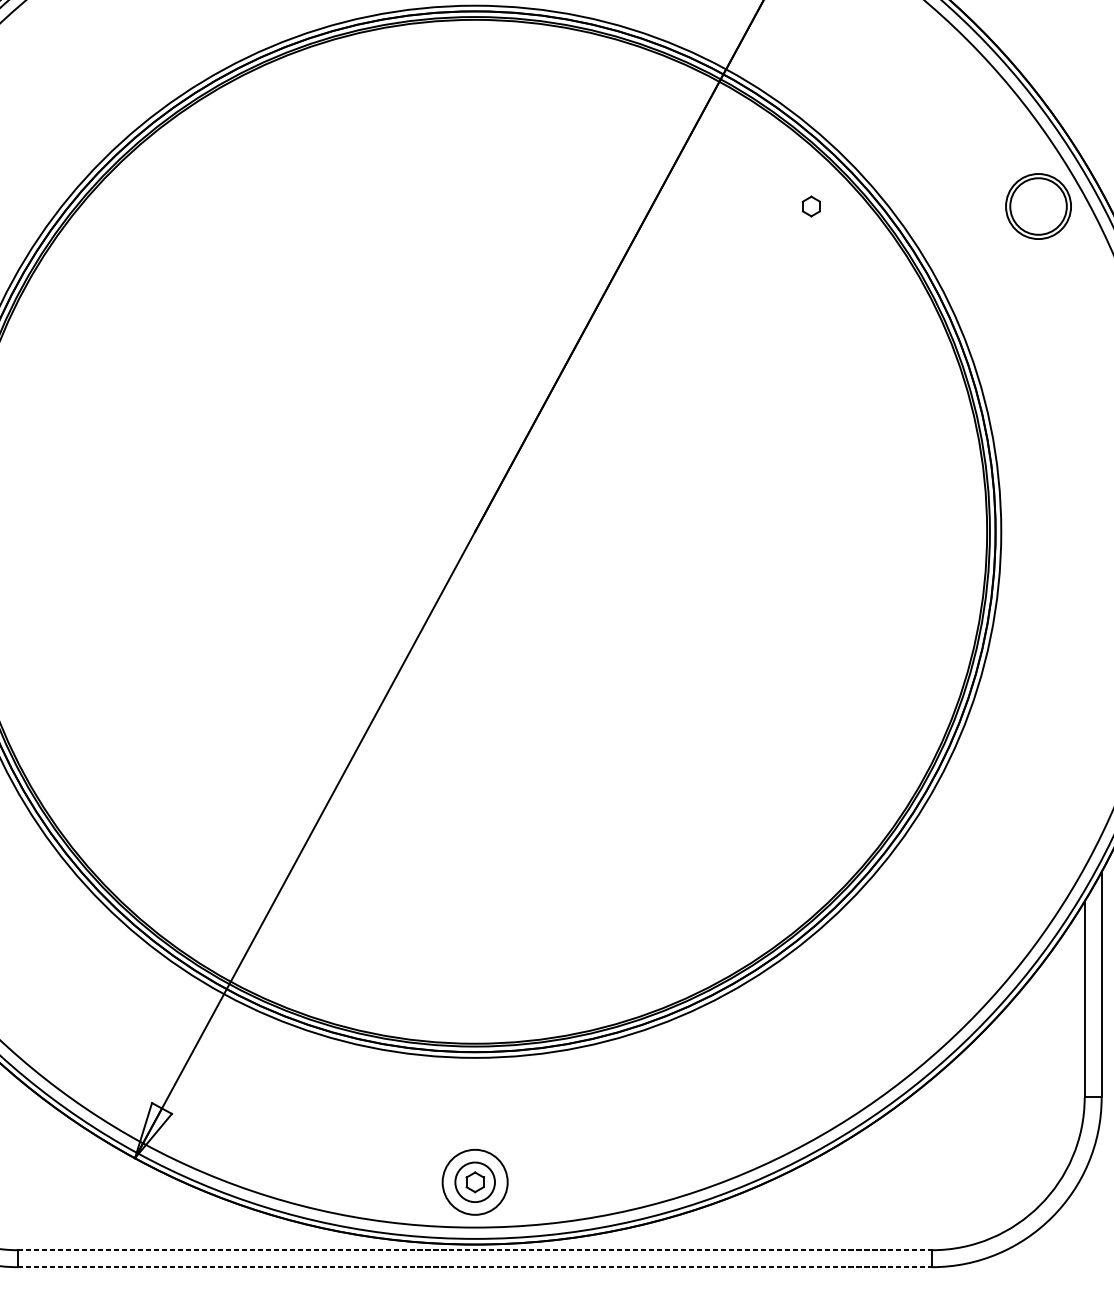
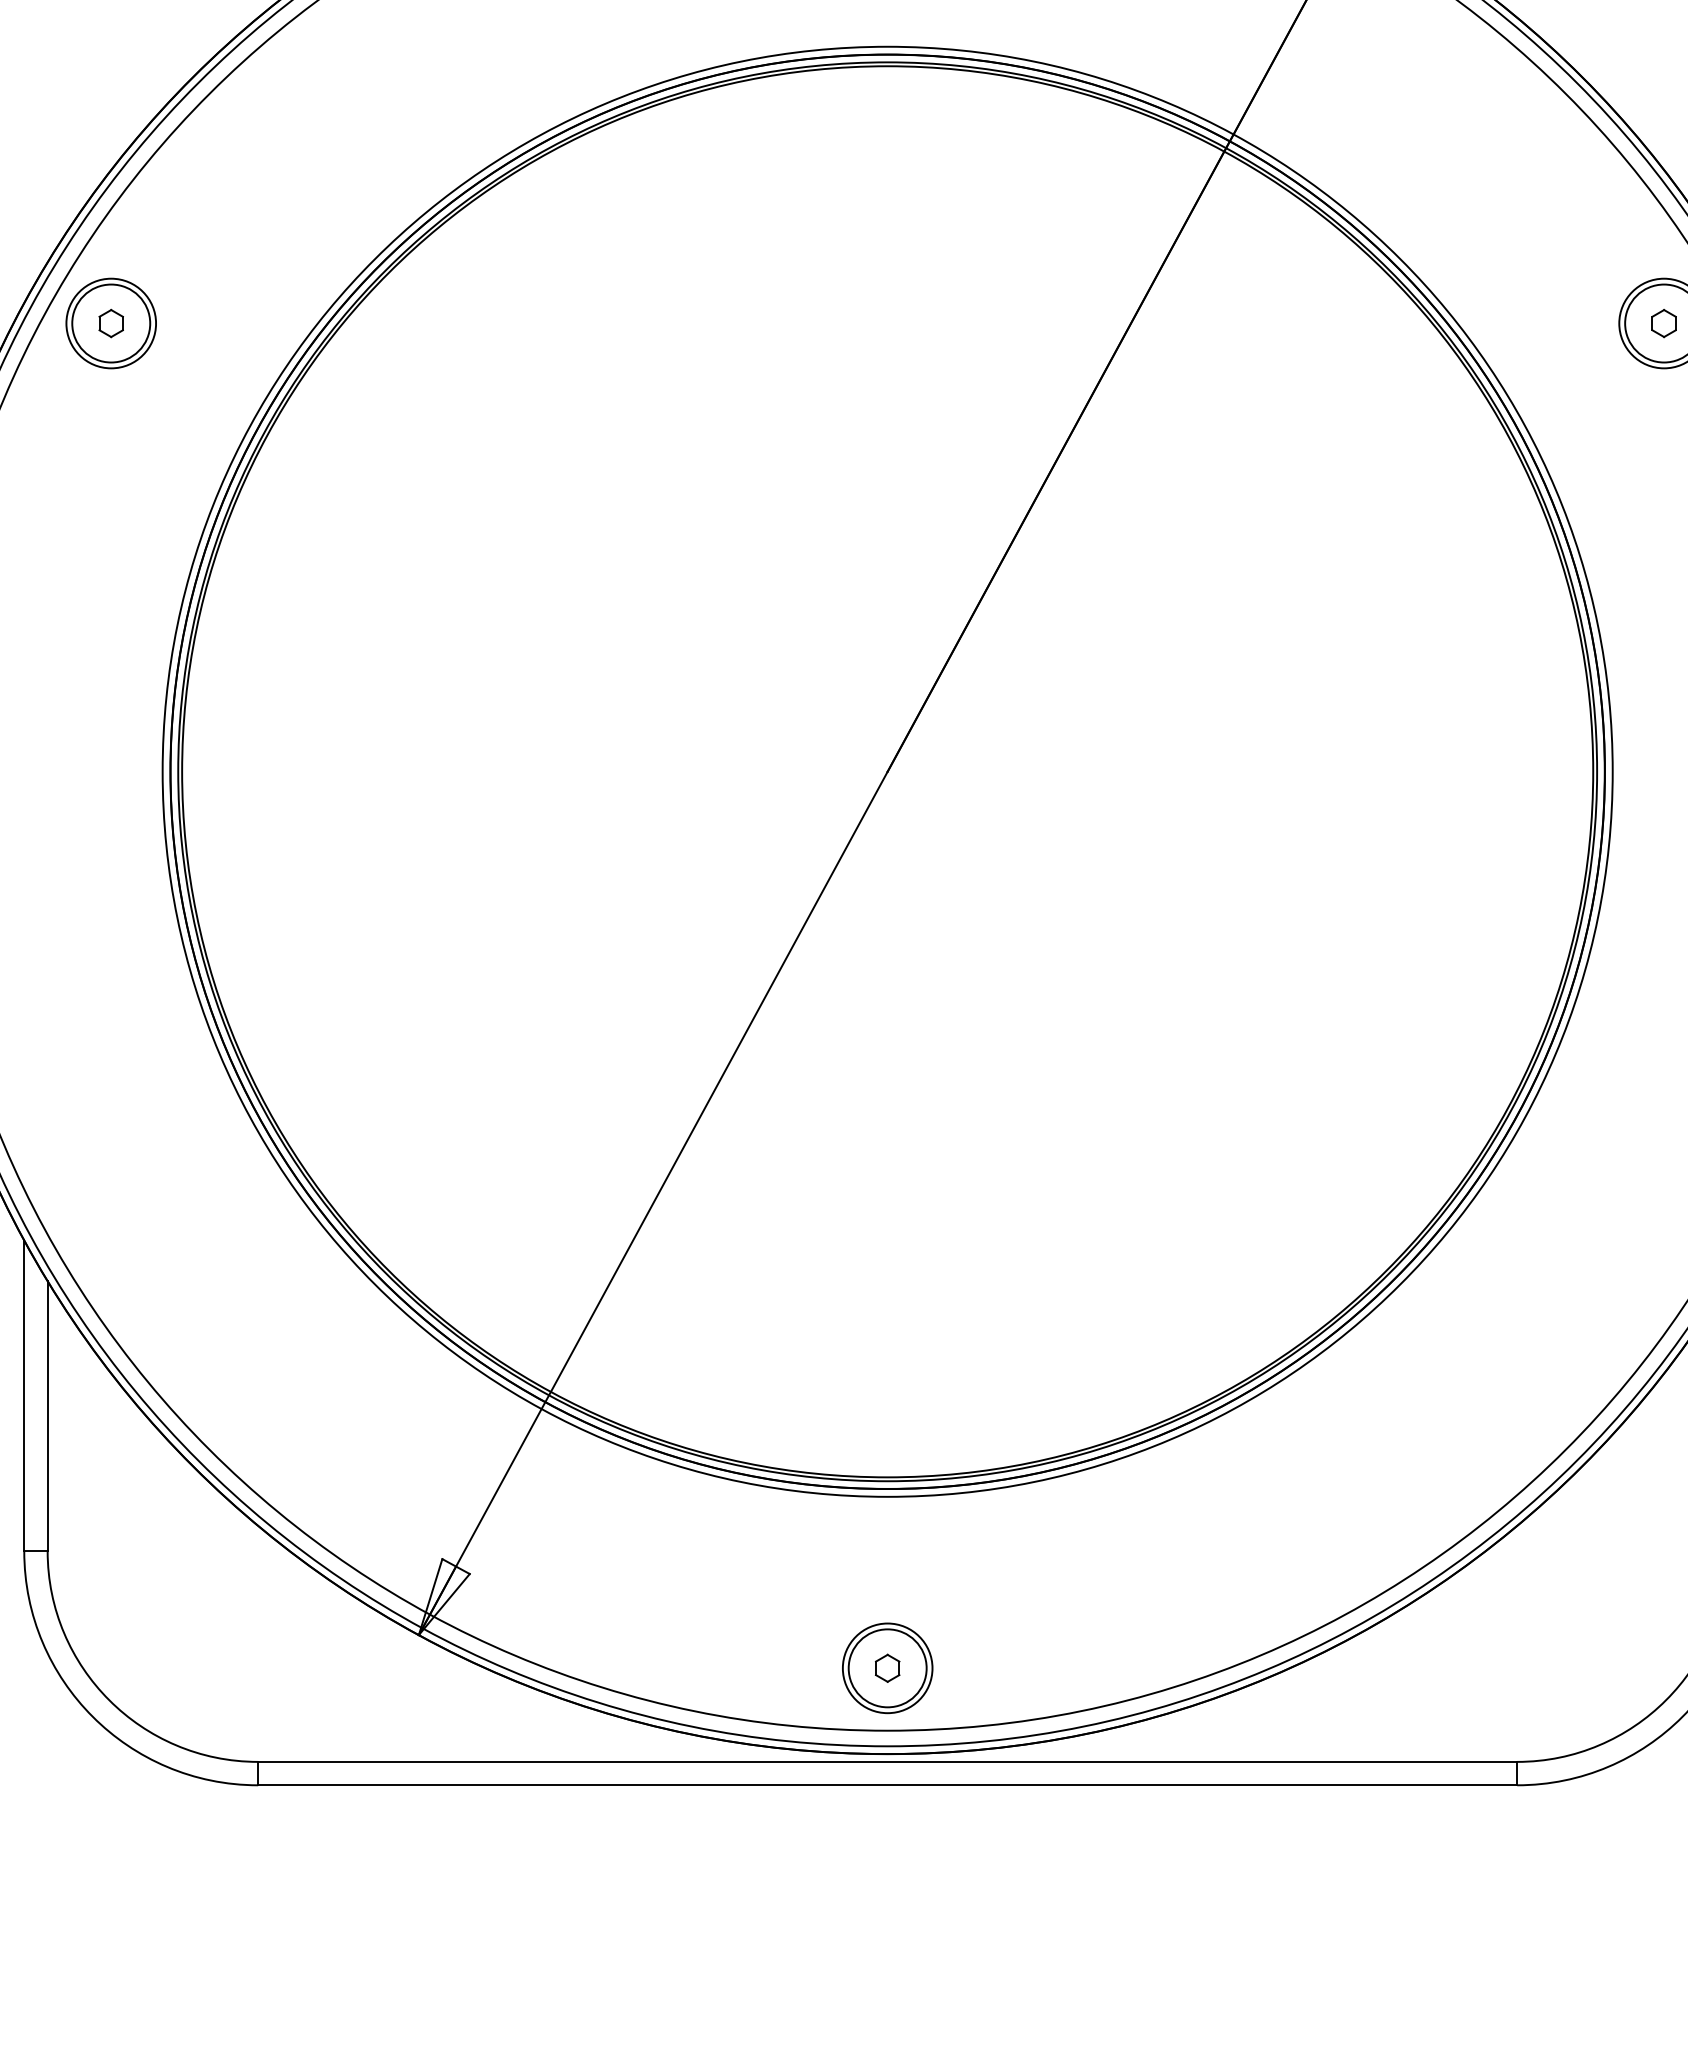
part: (811, 206) -> (1663, 323), moved
circle: (475, 1182) -> (887, 1668), size x1.43
line: (475, 1249) -> (887, 1761), dashed -> solid
line: (475, 1267) -> (887, 1785), dashed -> solid

